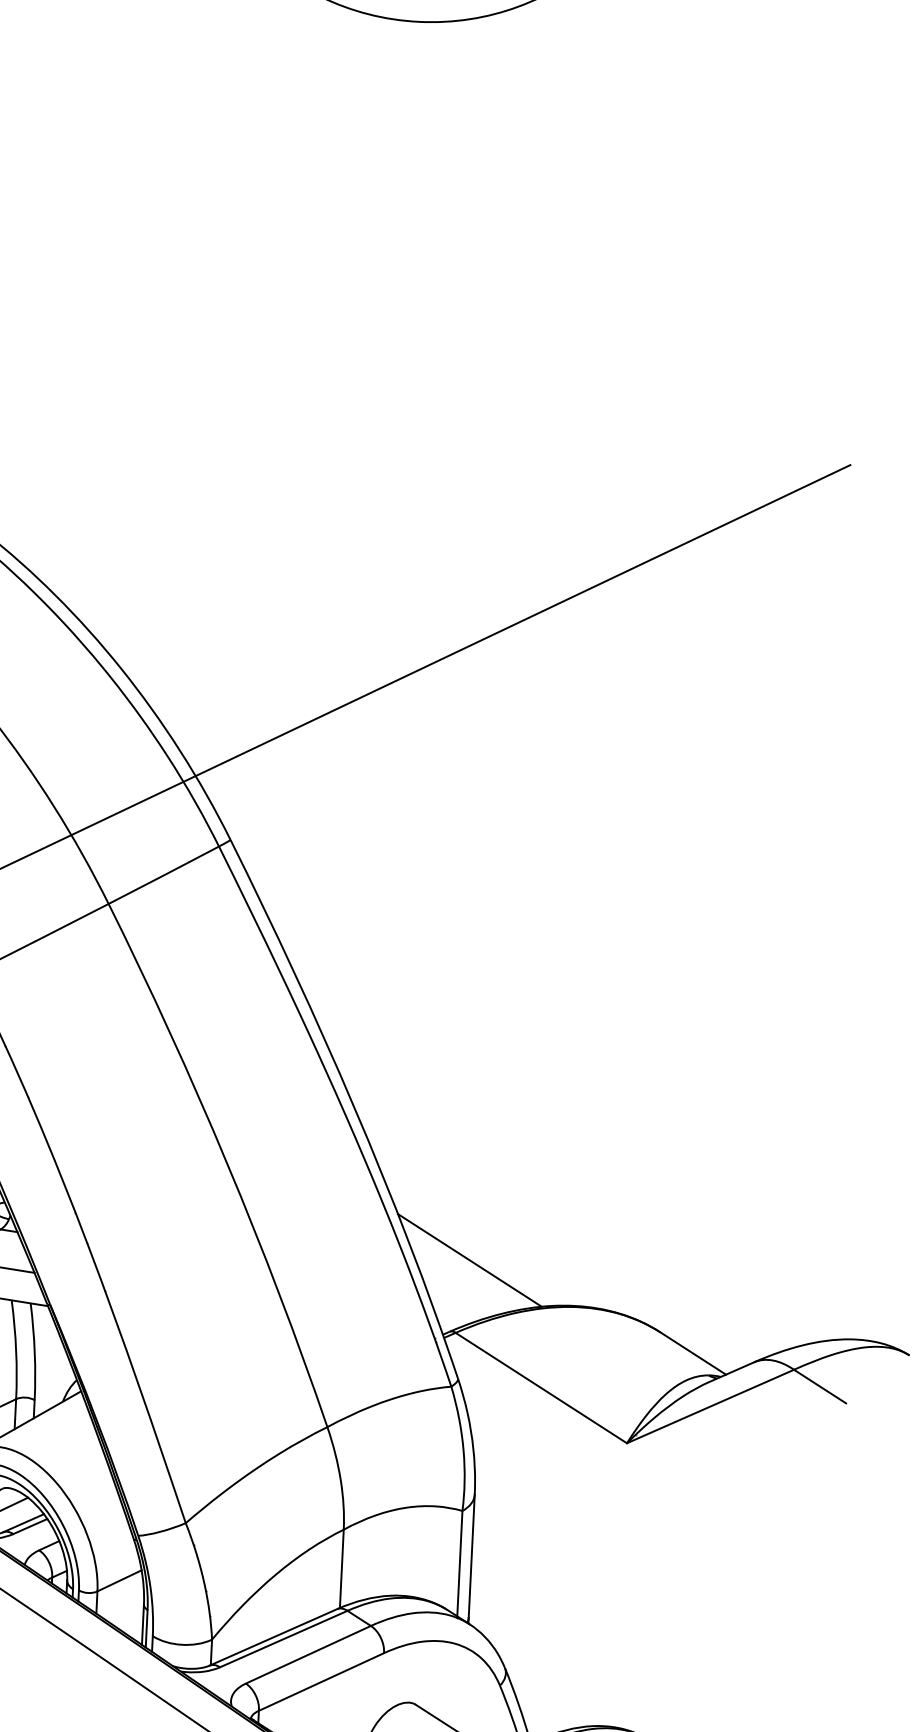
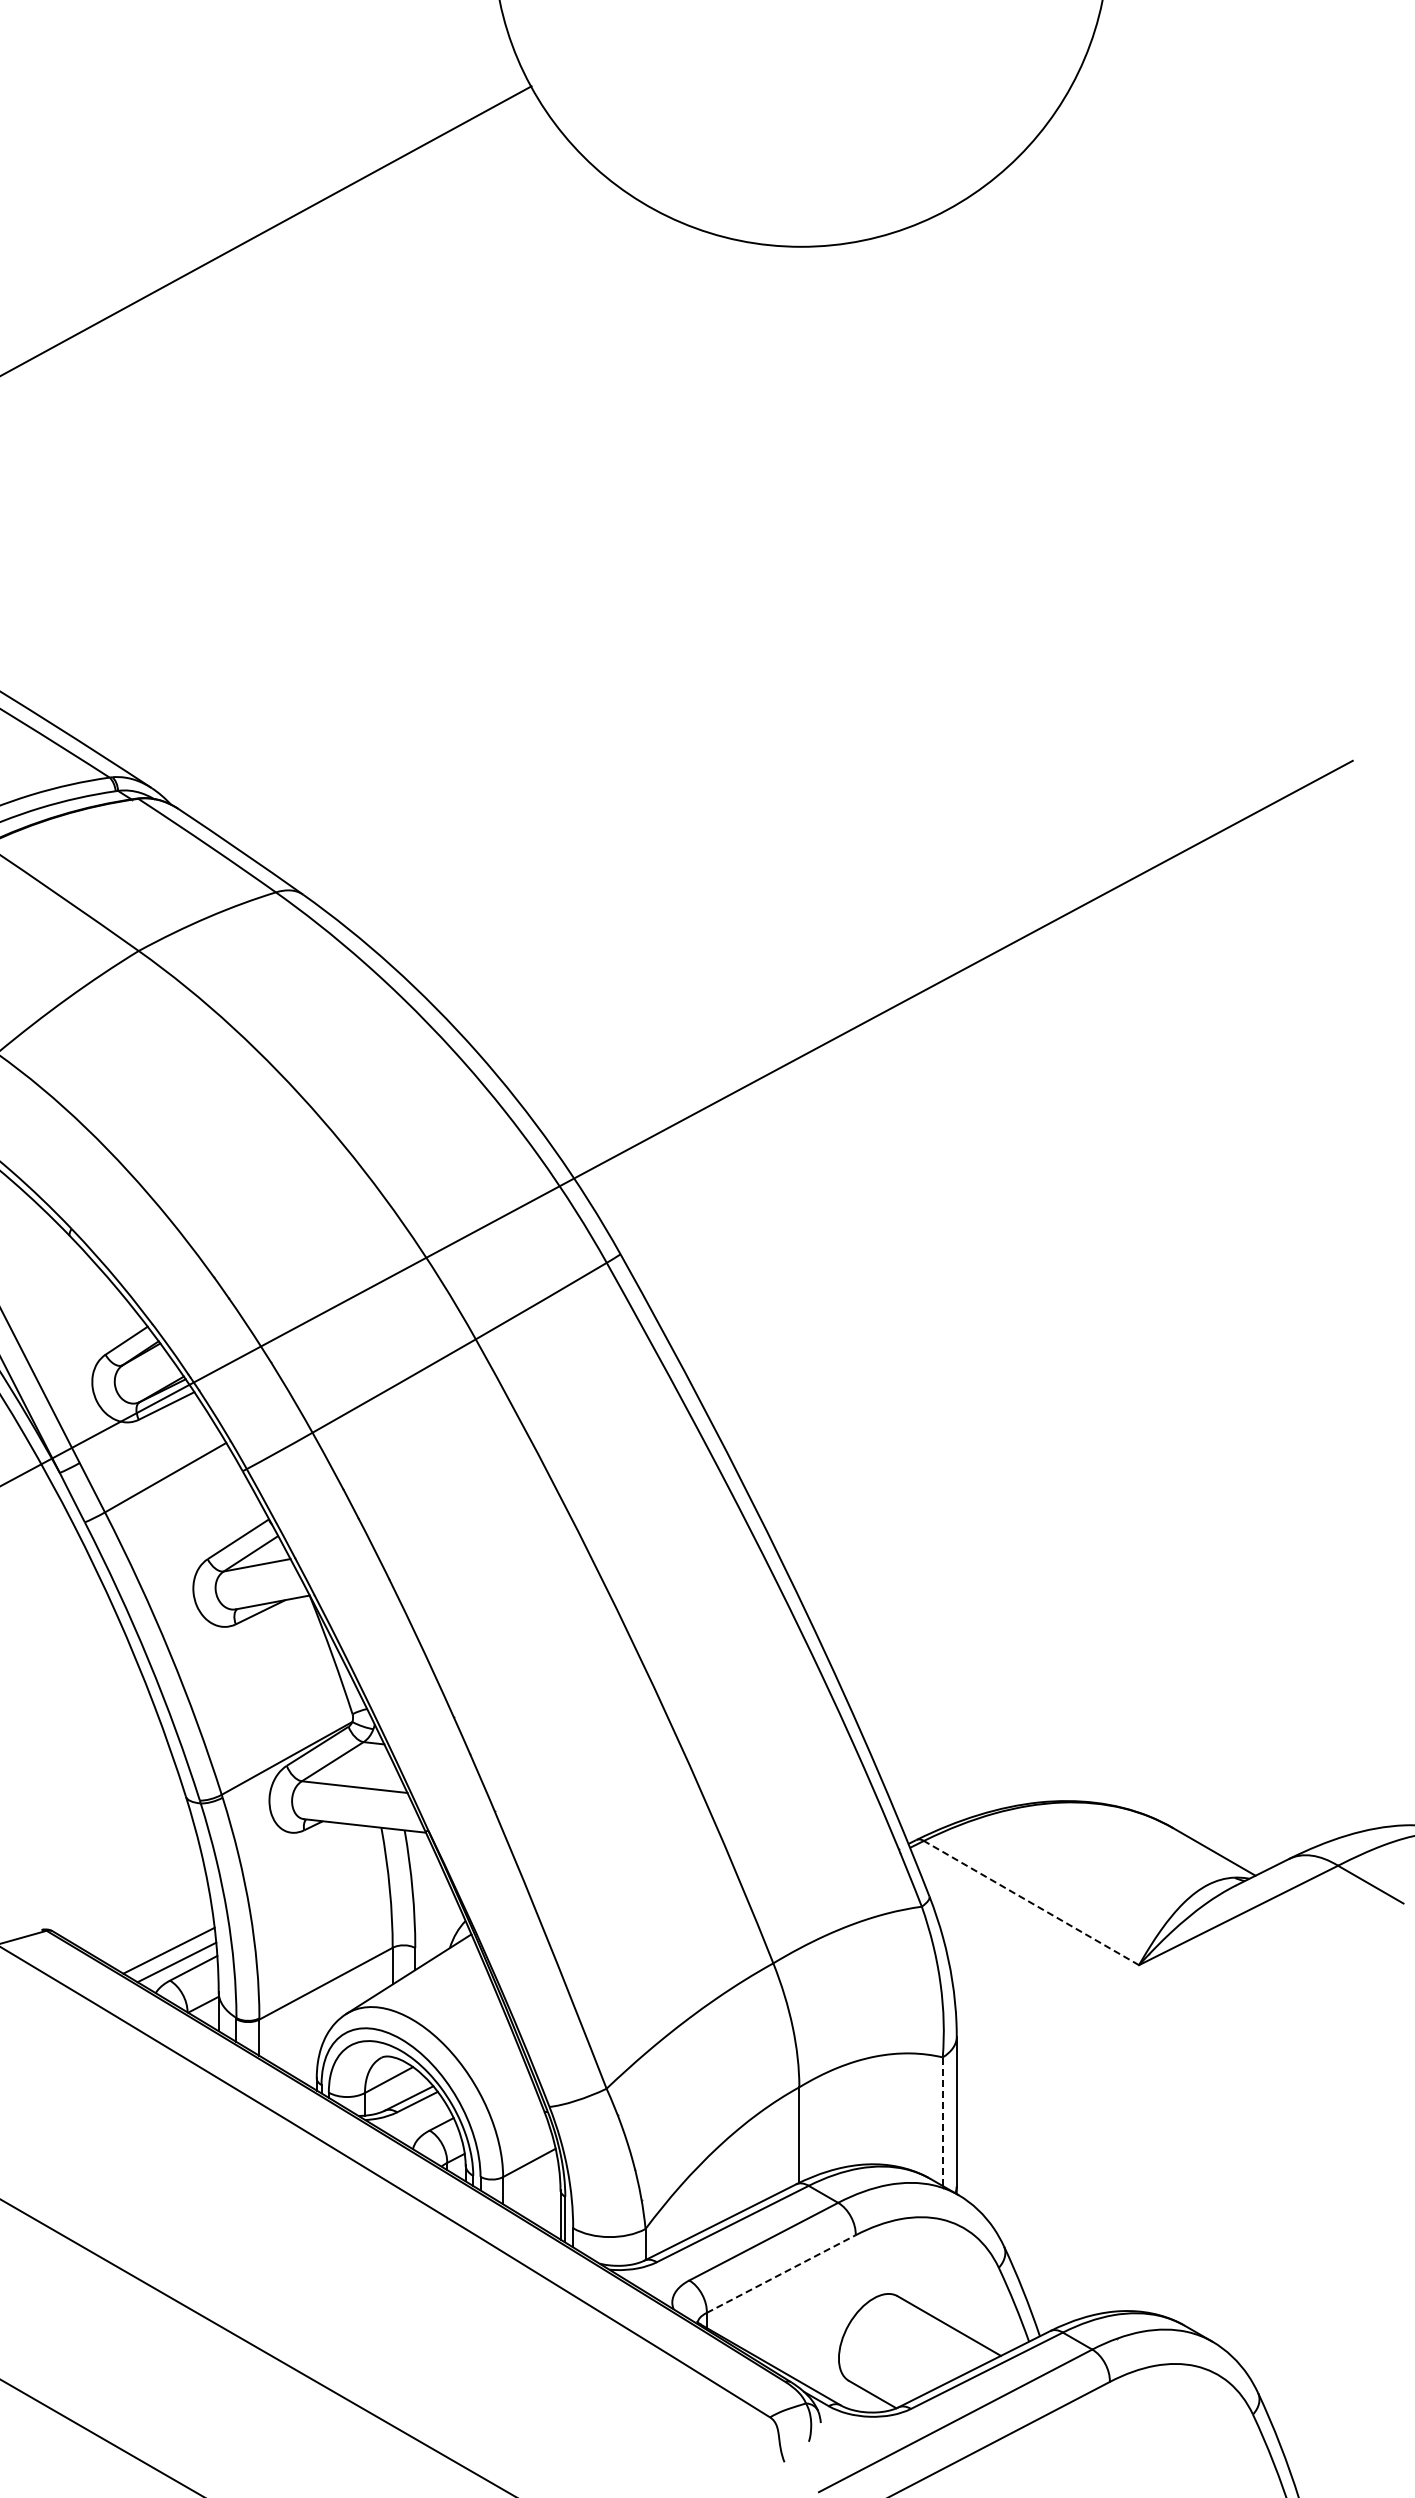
line: (469, 1260) -> (936, 1751), removed
line: (541, 1387) -> (1031, 1902), solid -> dashed
line: (459, 1563) -> (942, 2121), solid -> dashed
line: (321, 1682) -> (781, 2274), solid -> dashed

